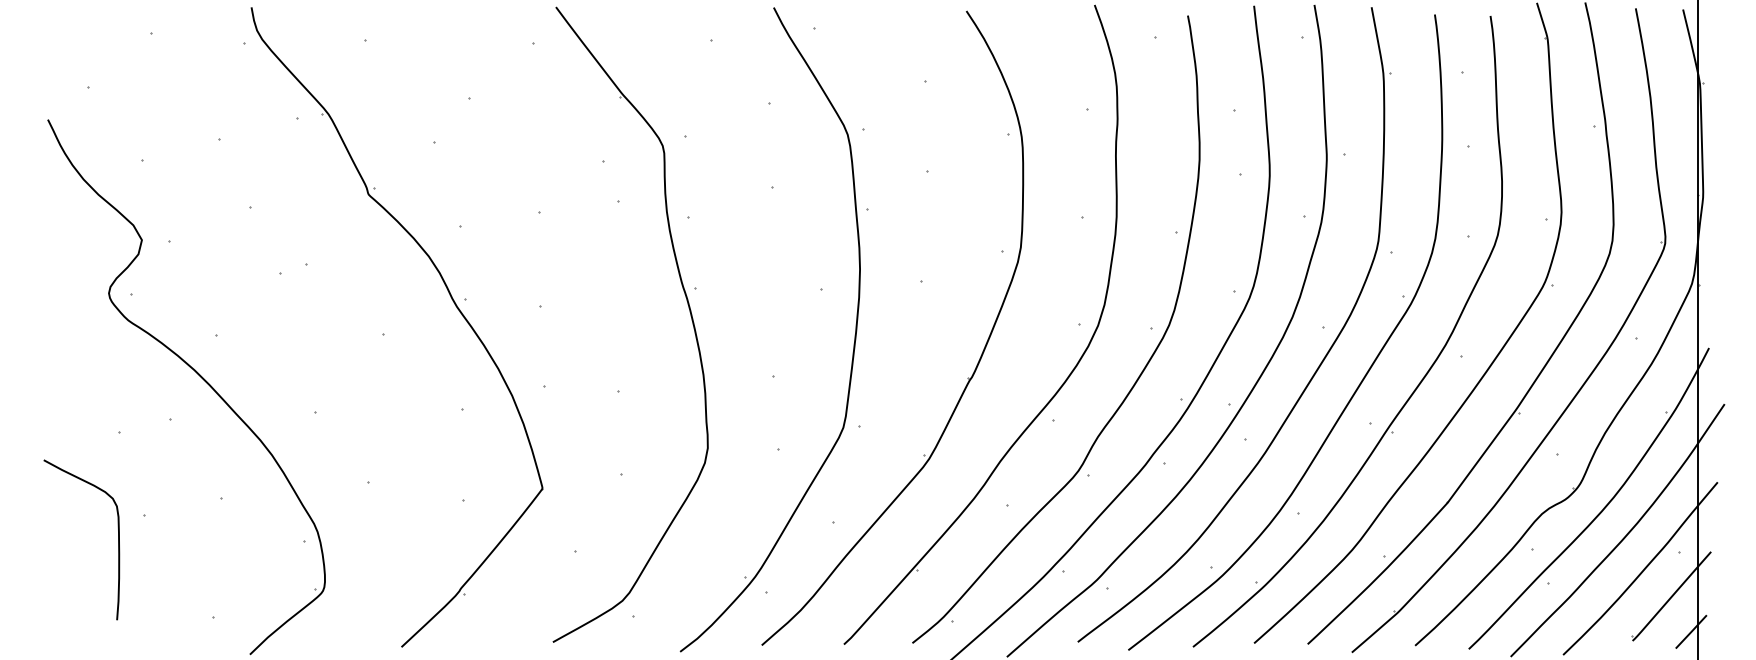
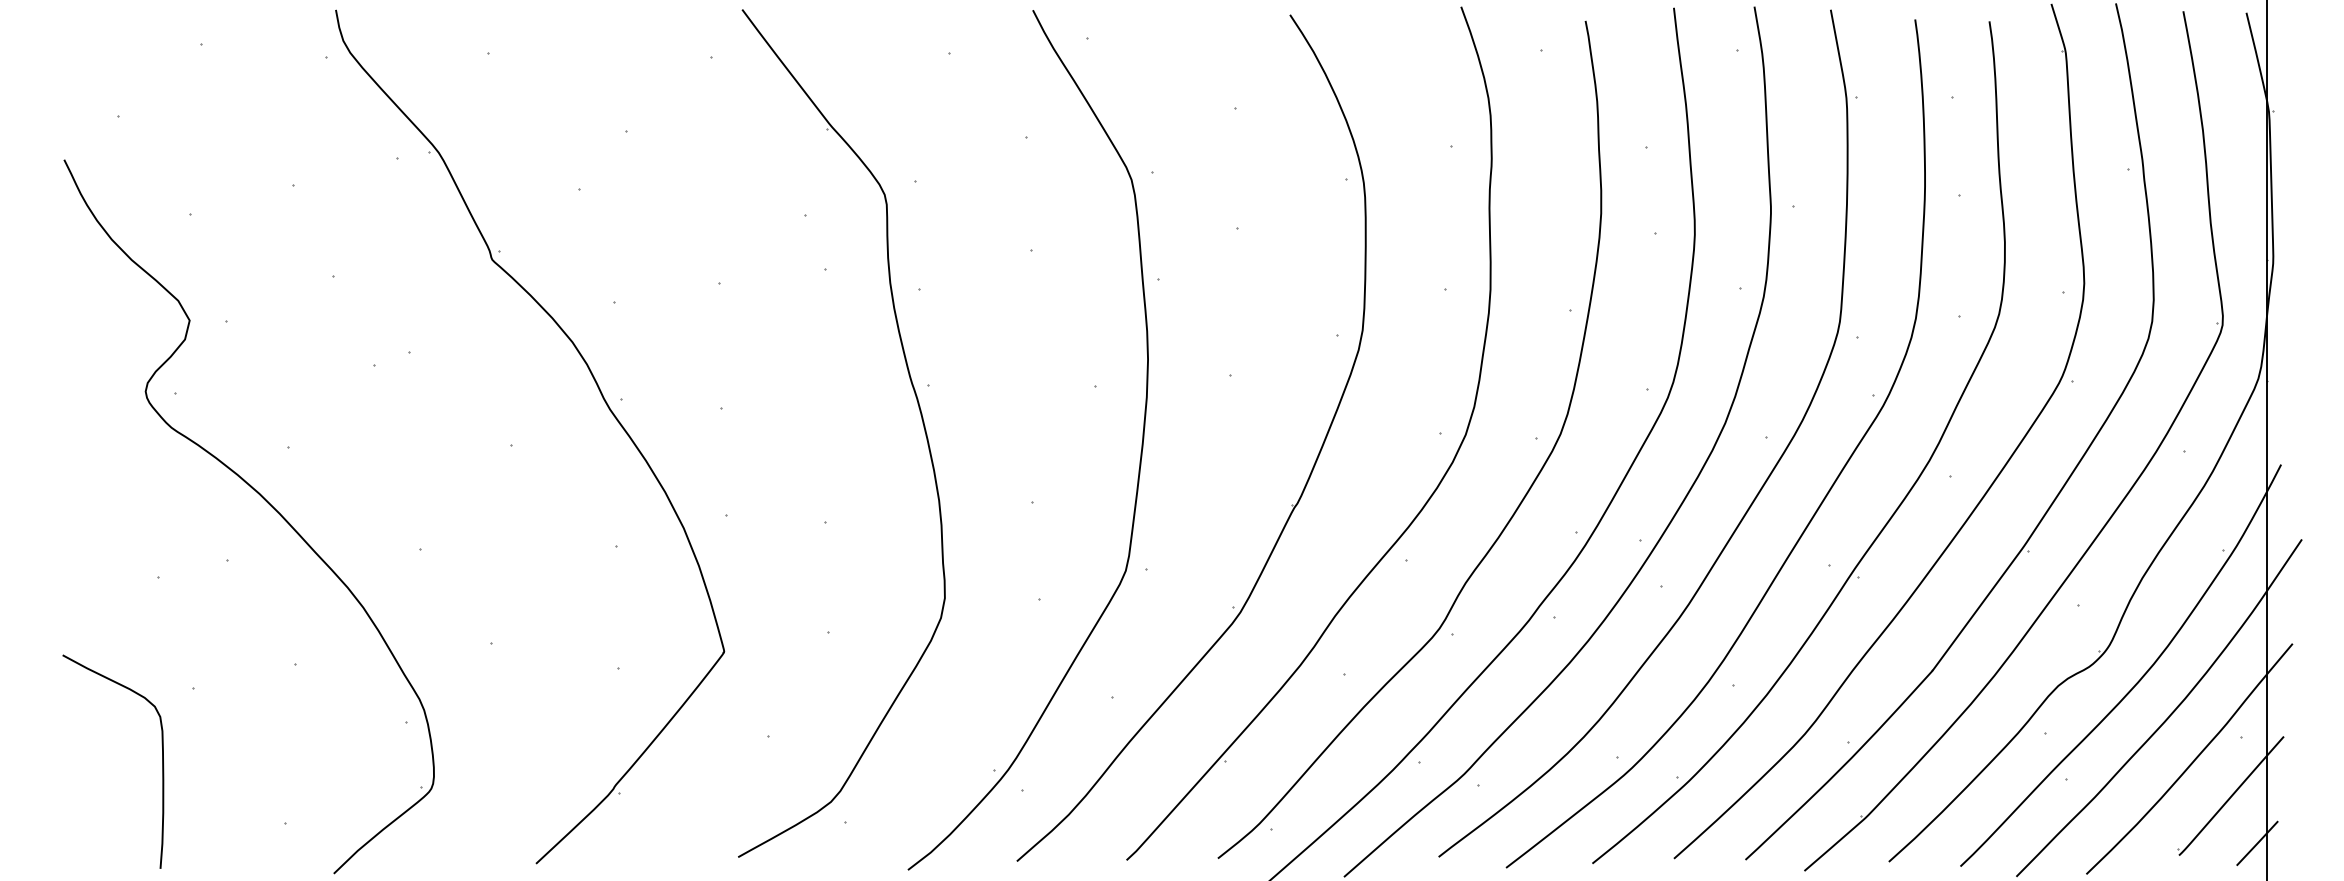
curve: (118, 539) -> (162, 761), moved

